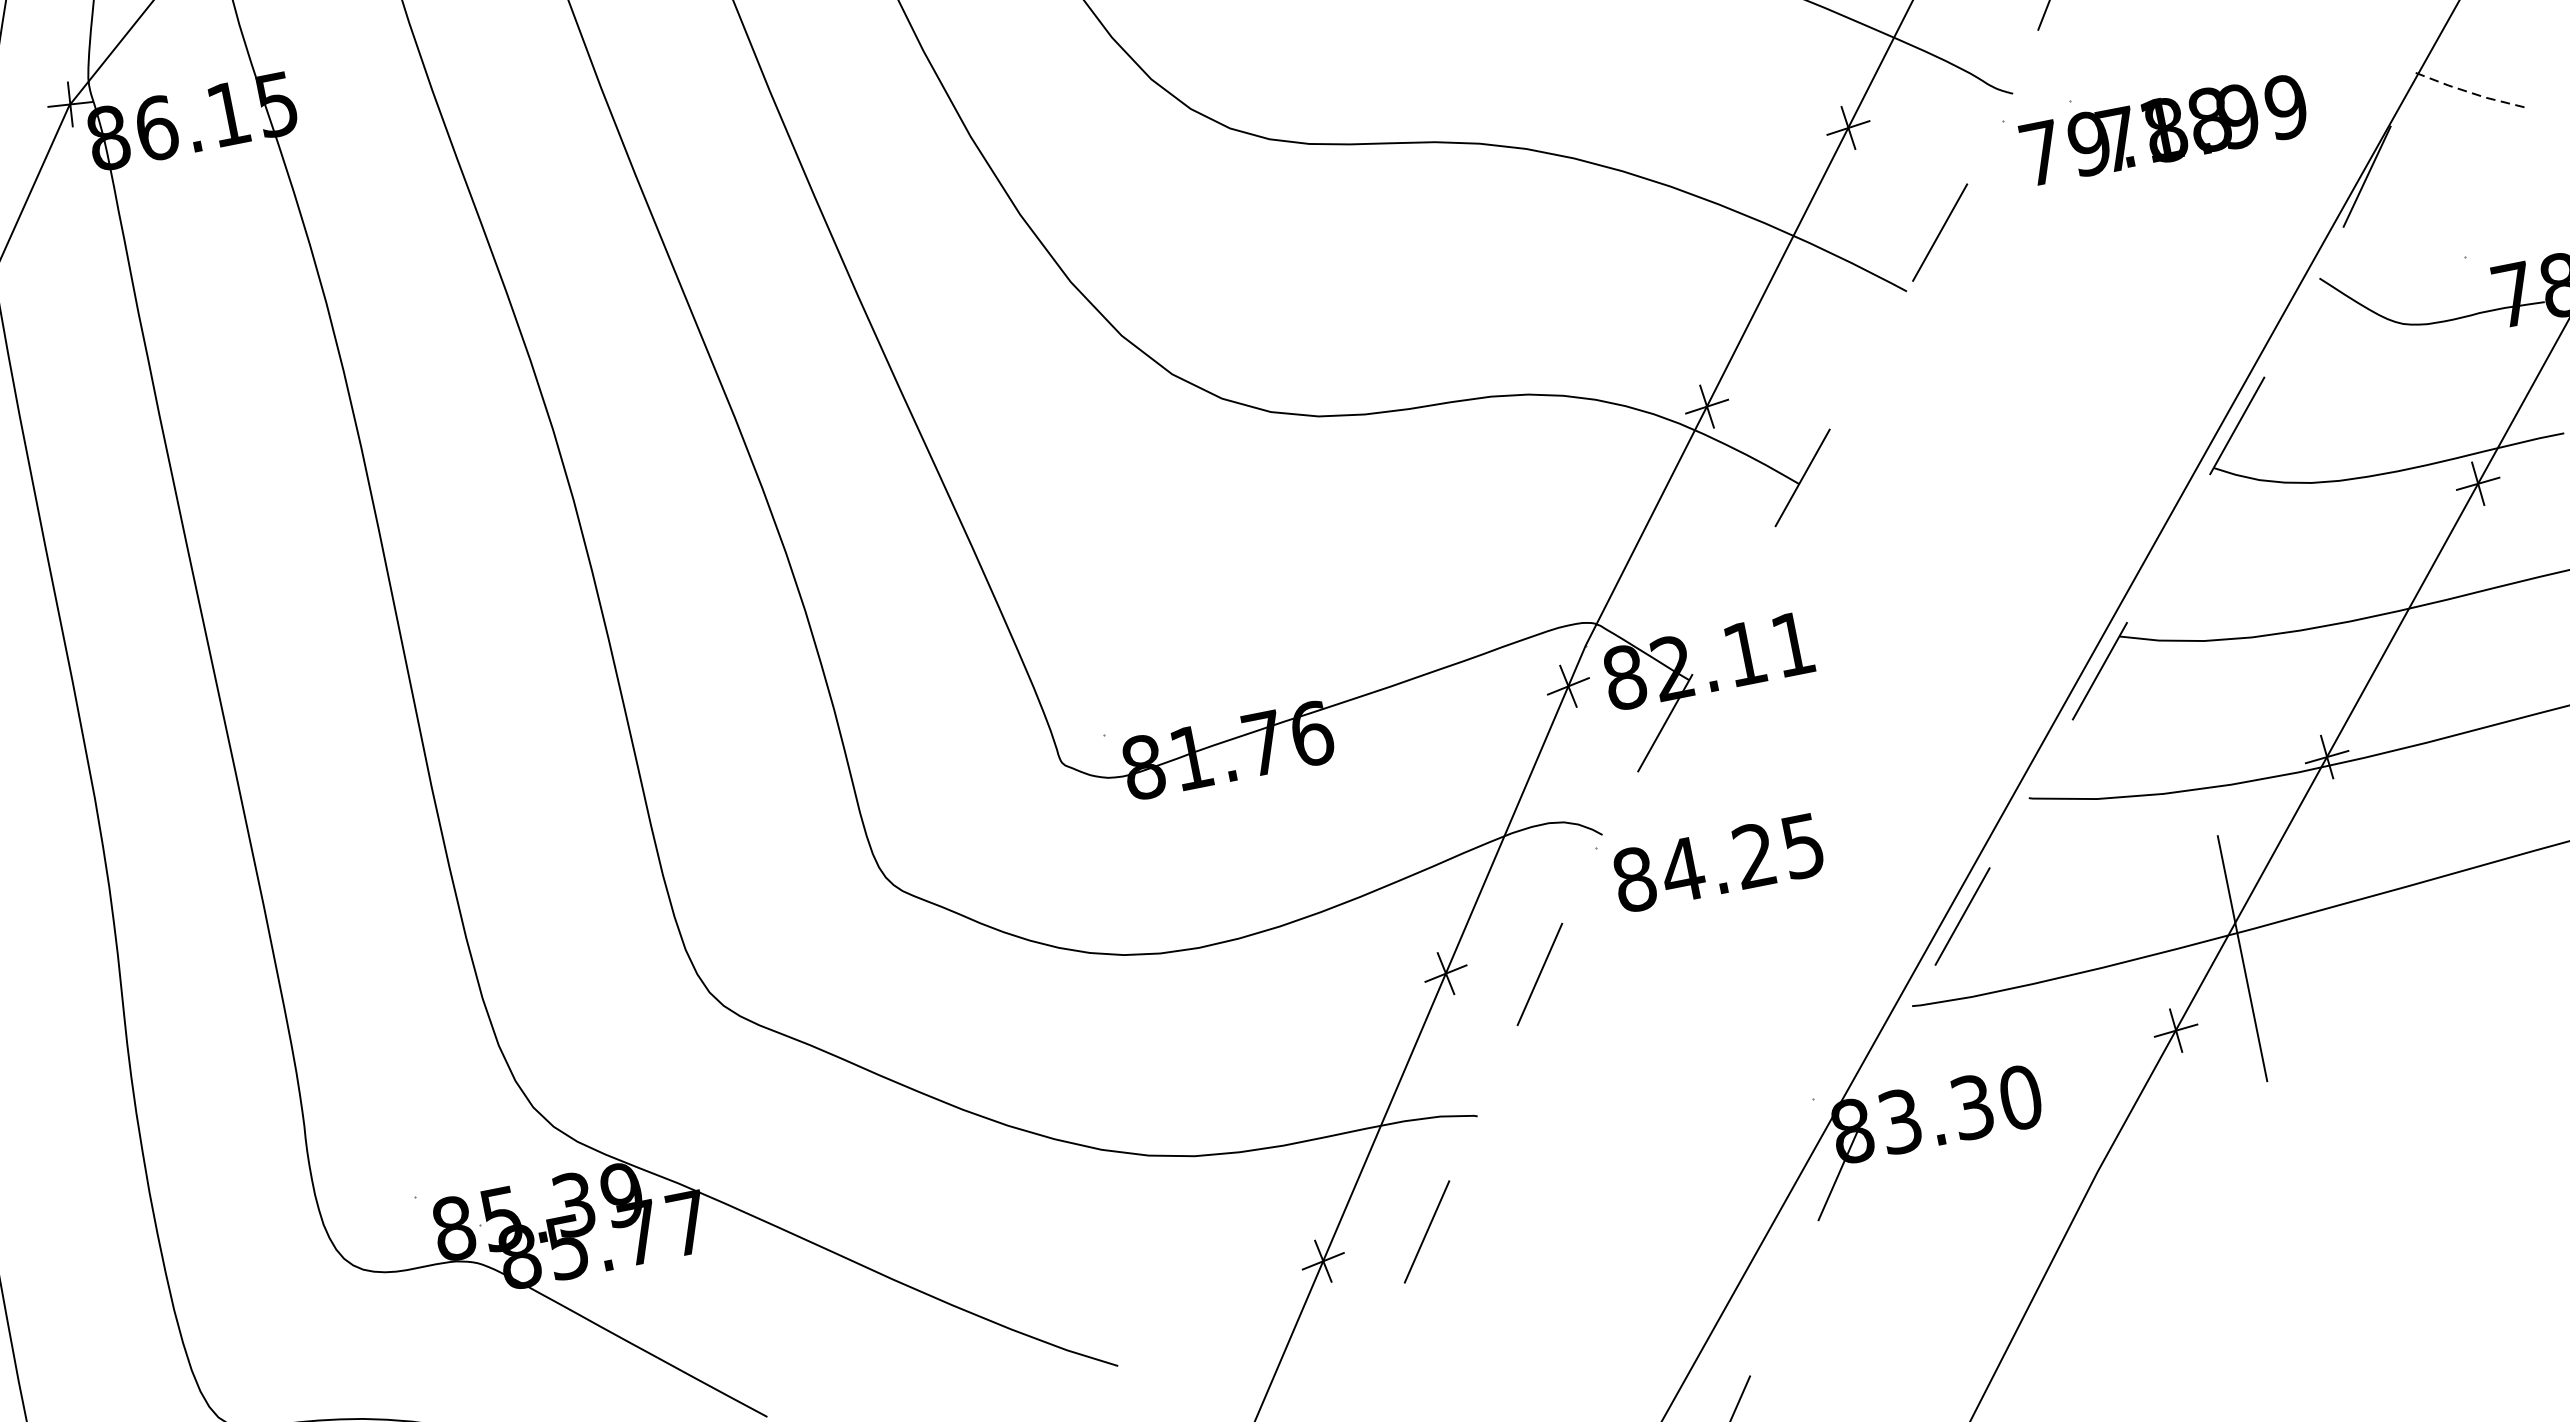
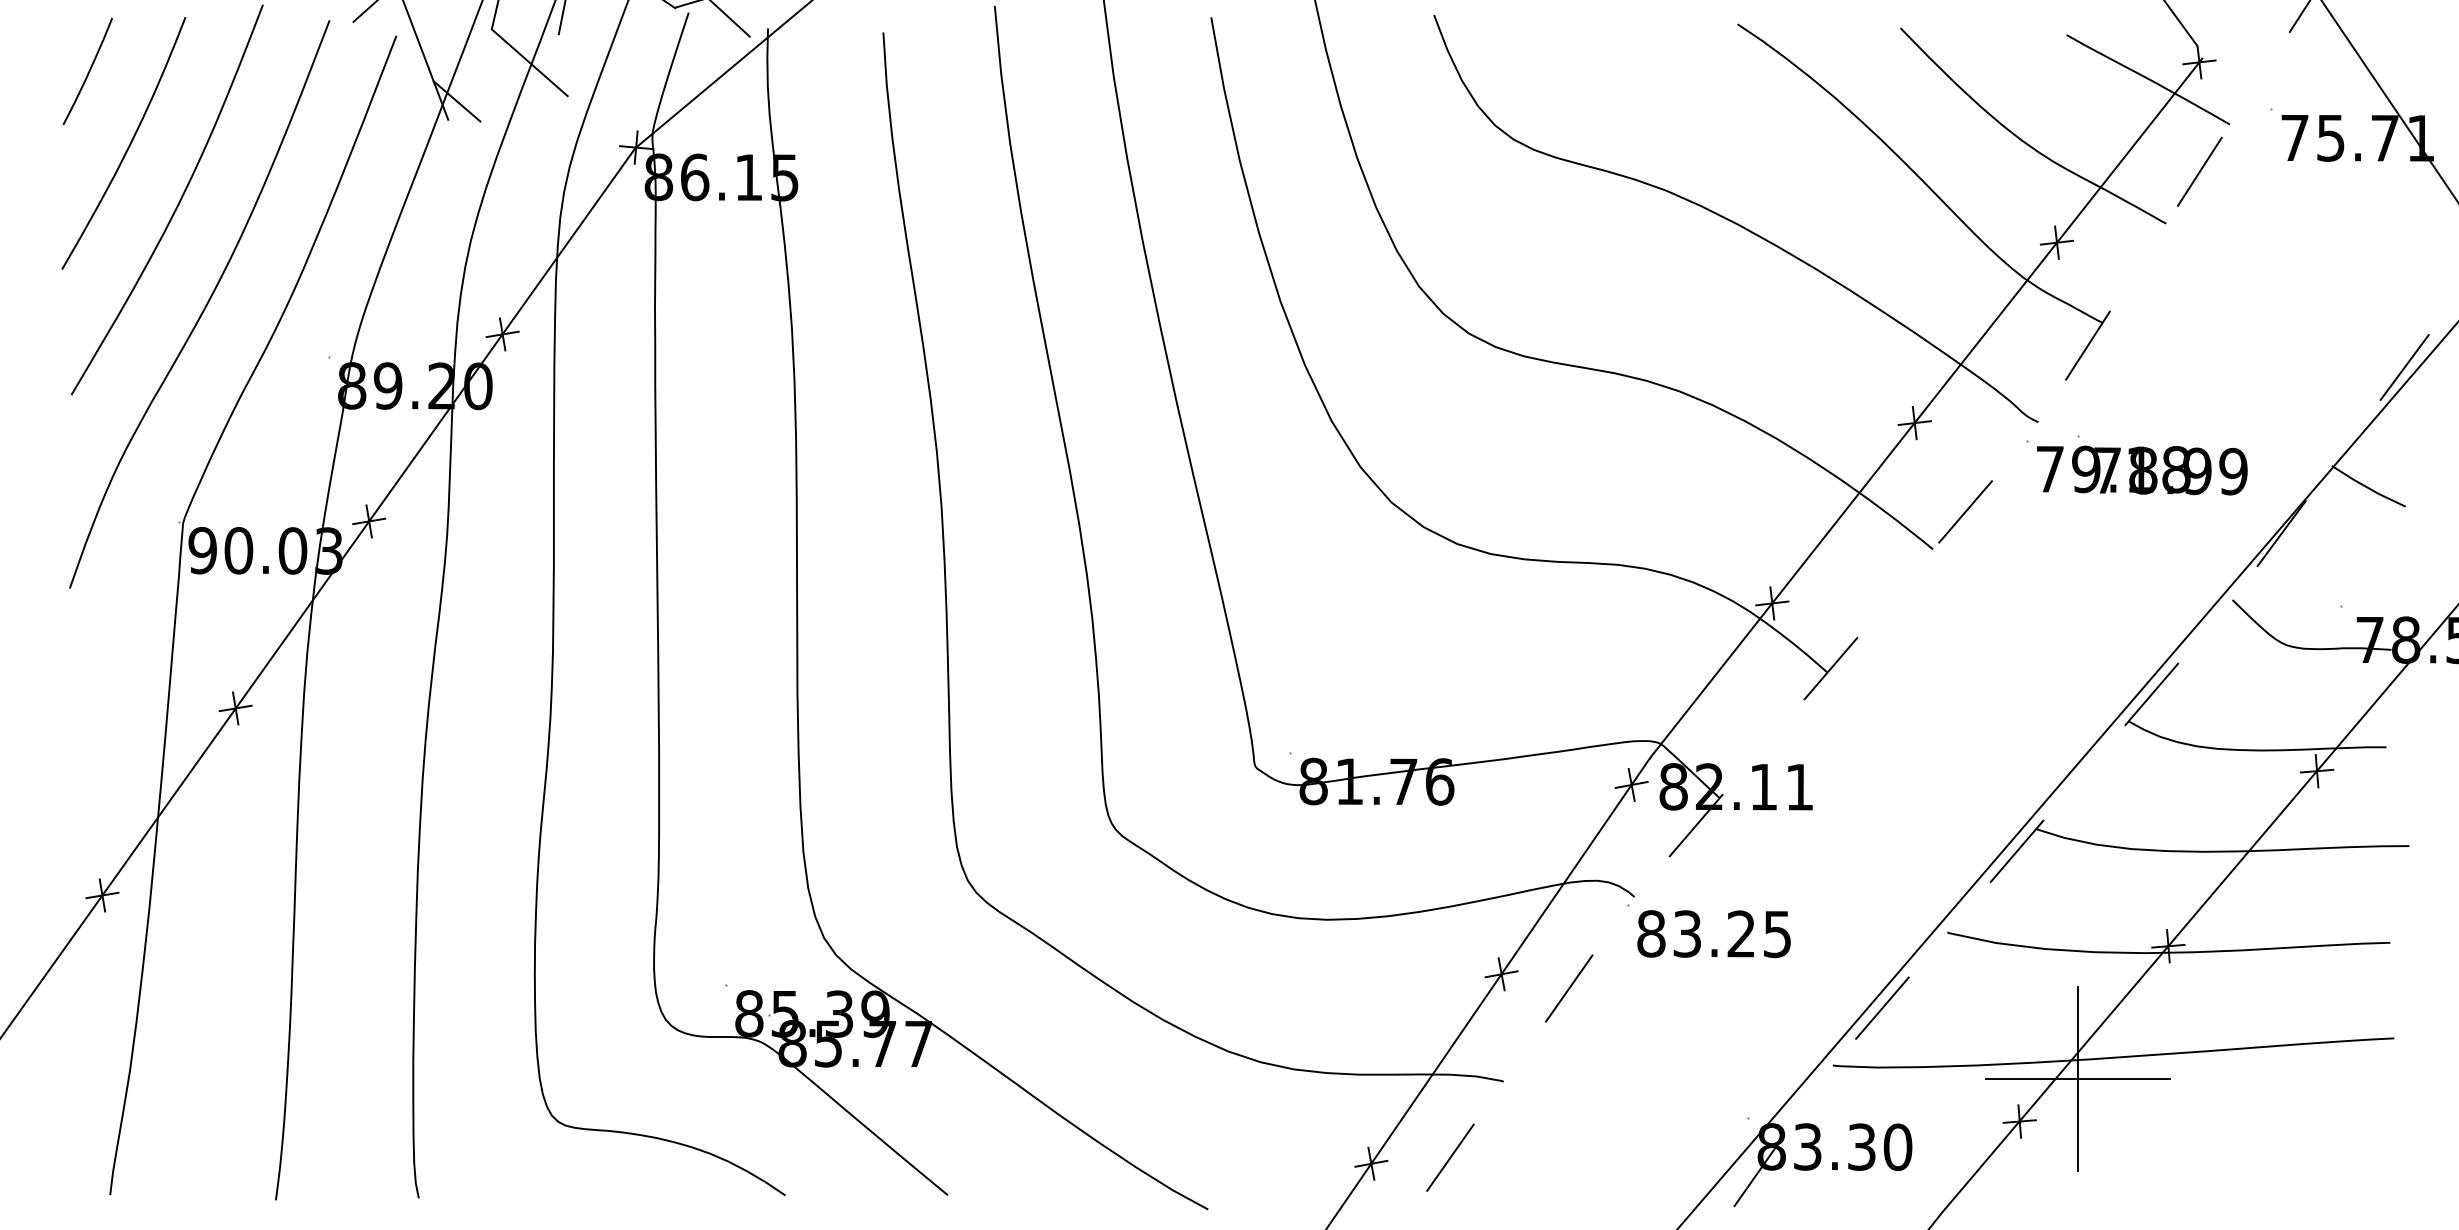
line: (2470, 93) -> (2368, 488), dashed -> solid
text: (1682, 869) -> (1687, 933), 84.25 -> 83.25
line: (2243, 958) -> (2078, 1079), added

